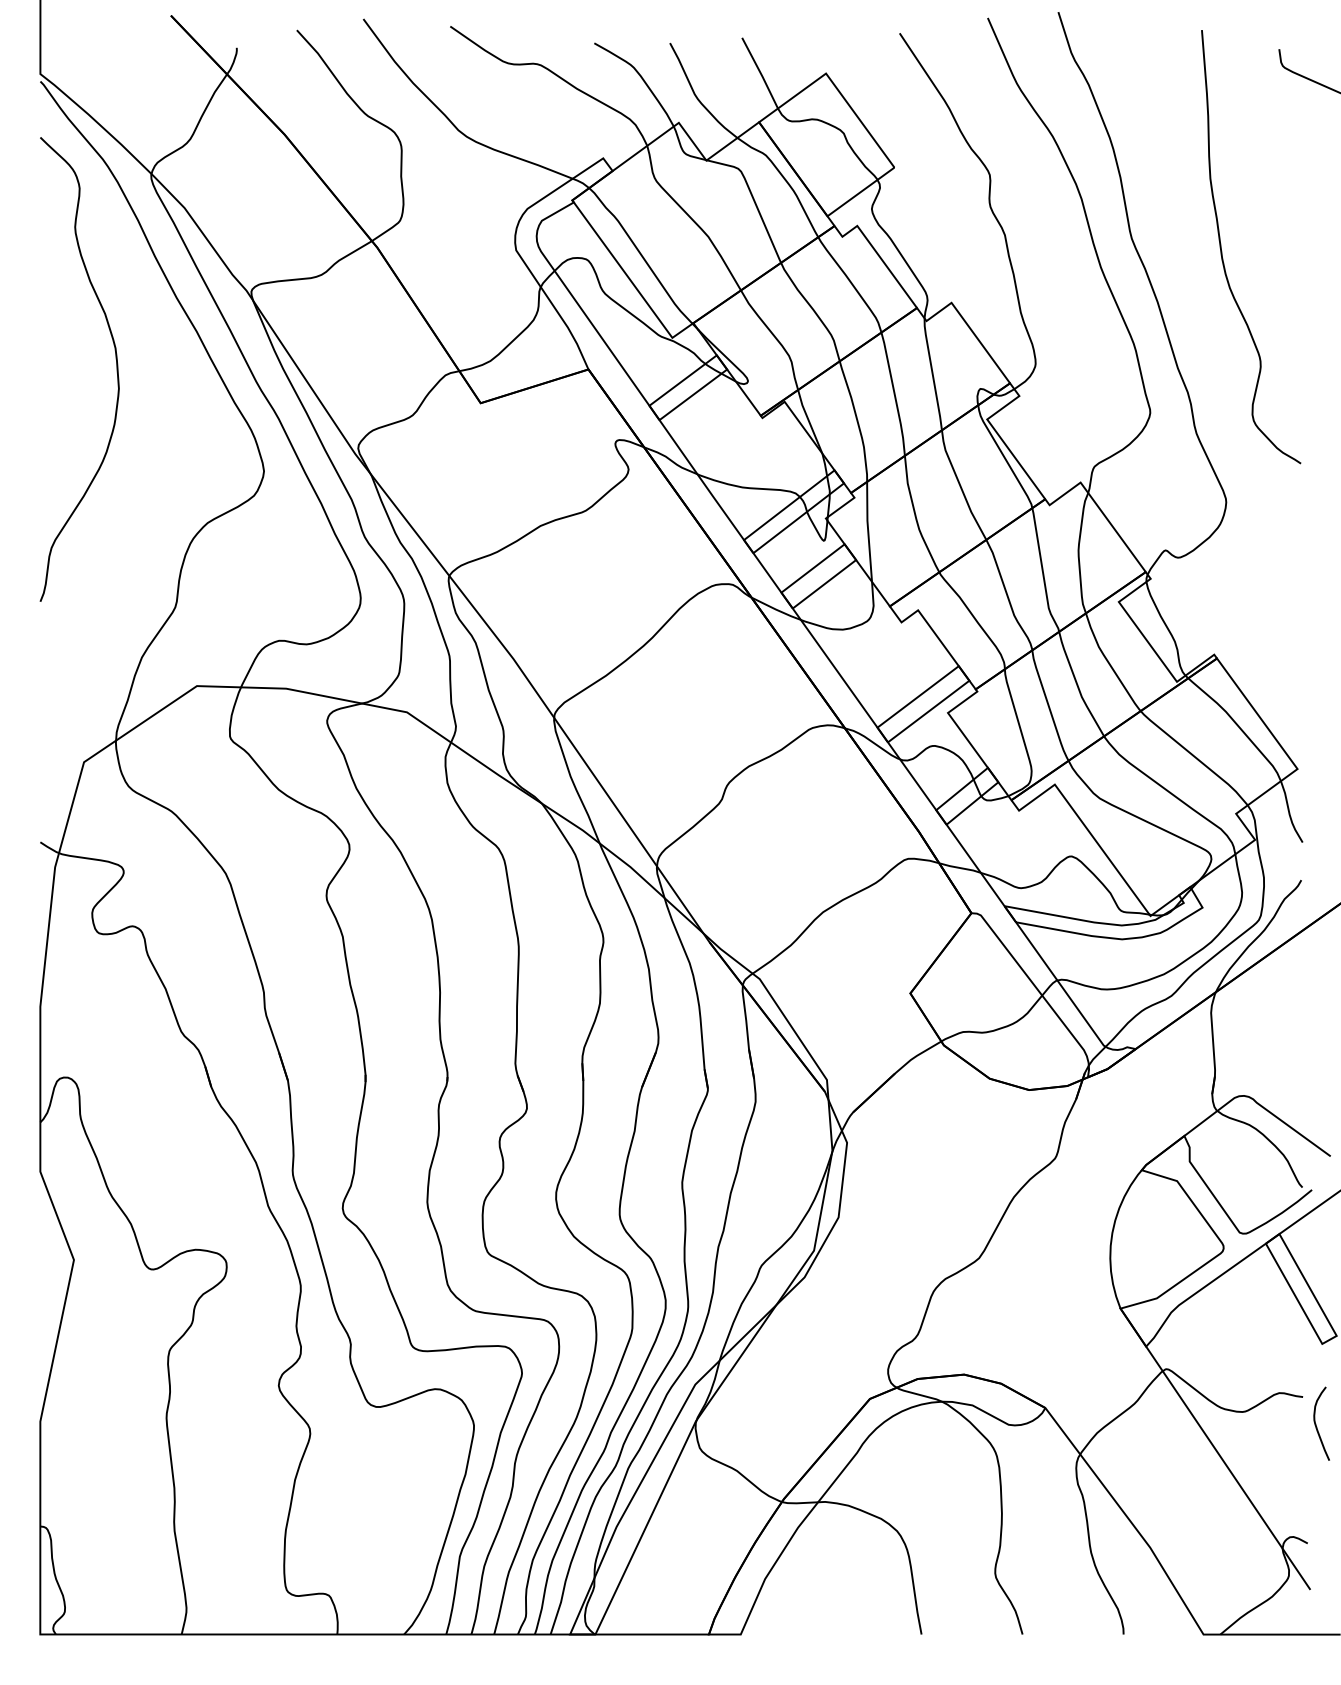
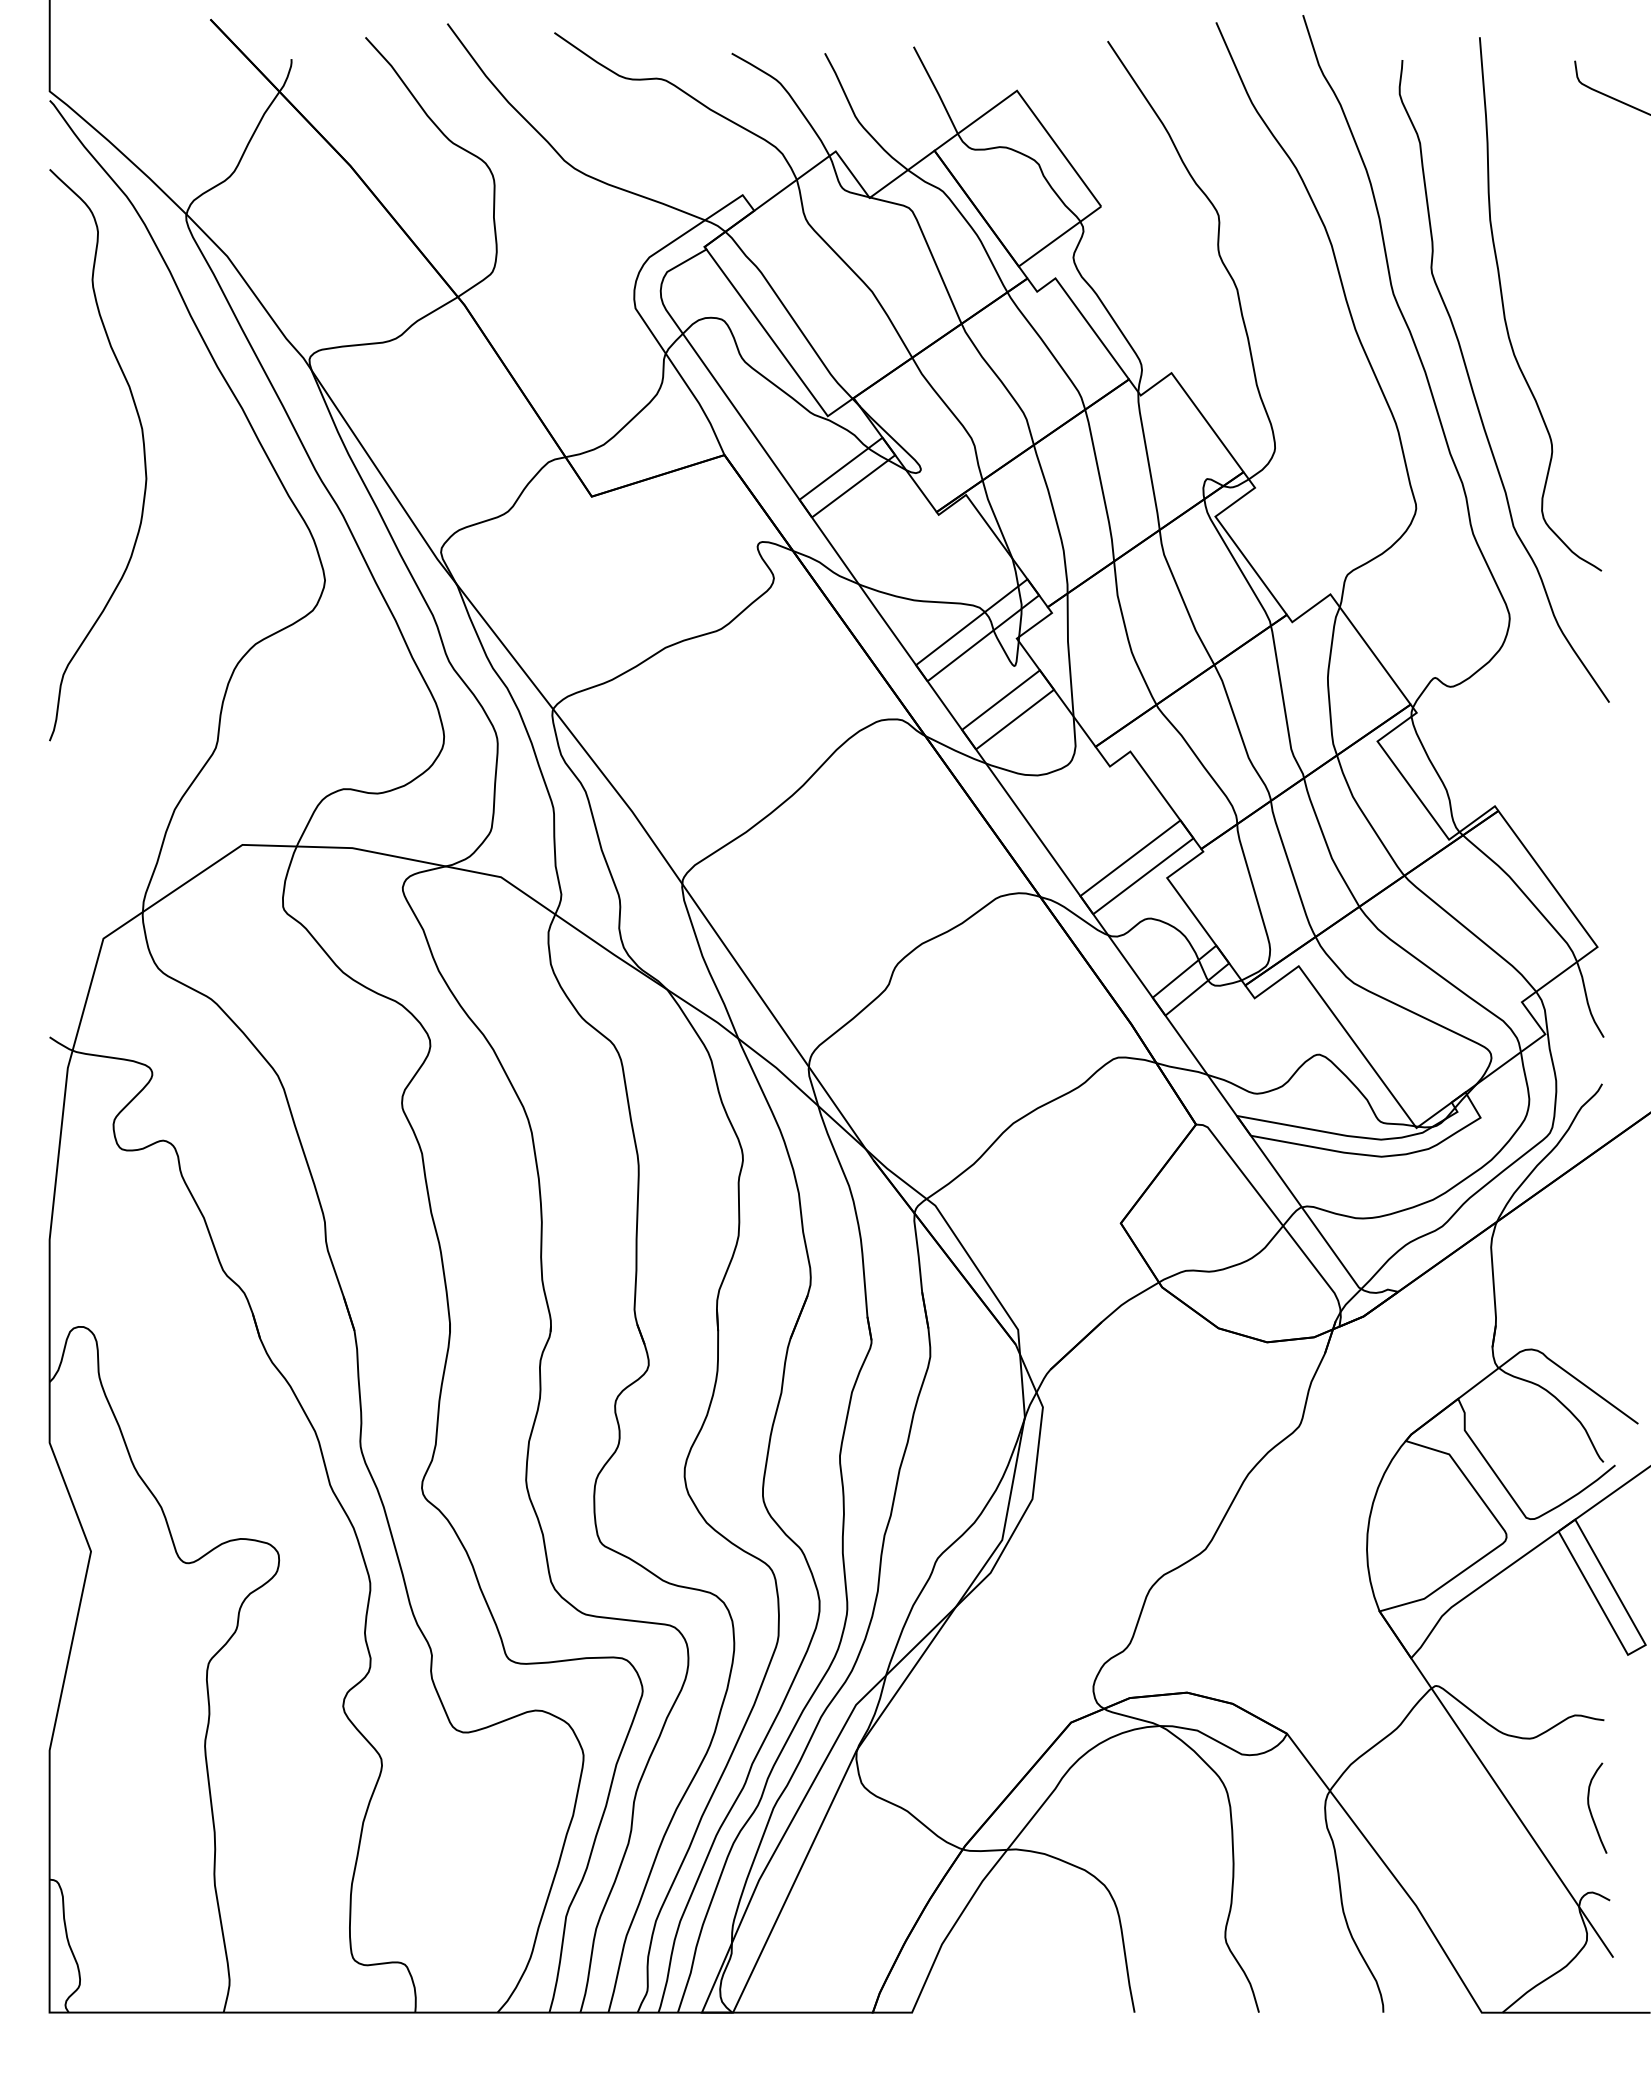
curve: (1197, 318) -> (1474, 392), added
curve: (1316, 1424) -> (1590, 1808), moved

